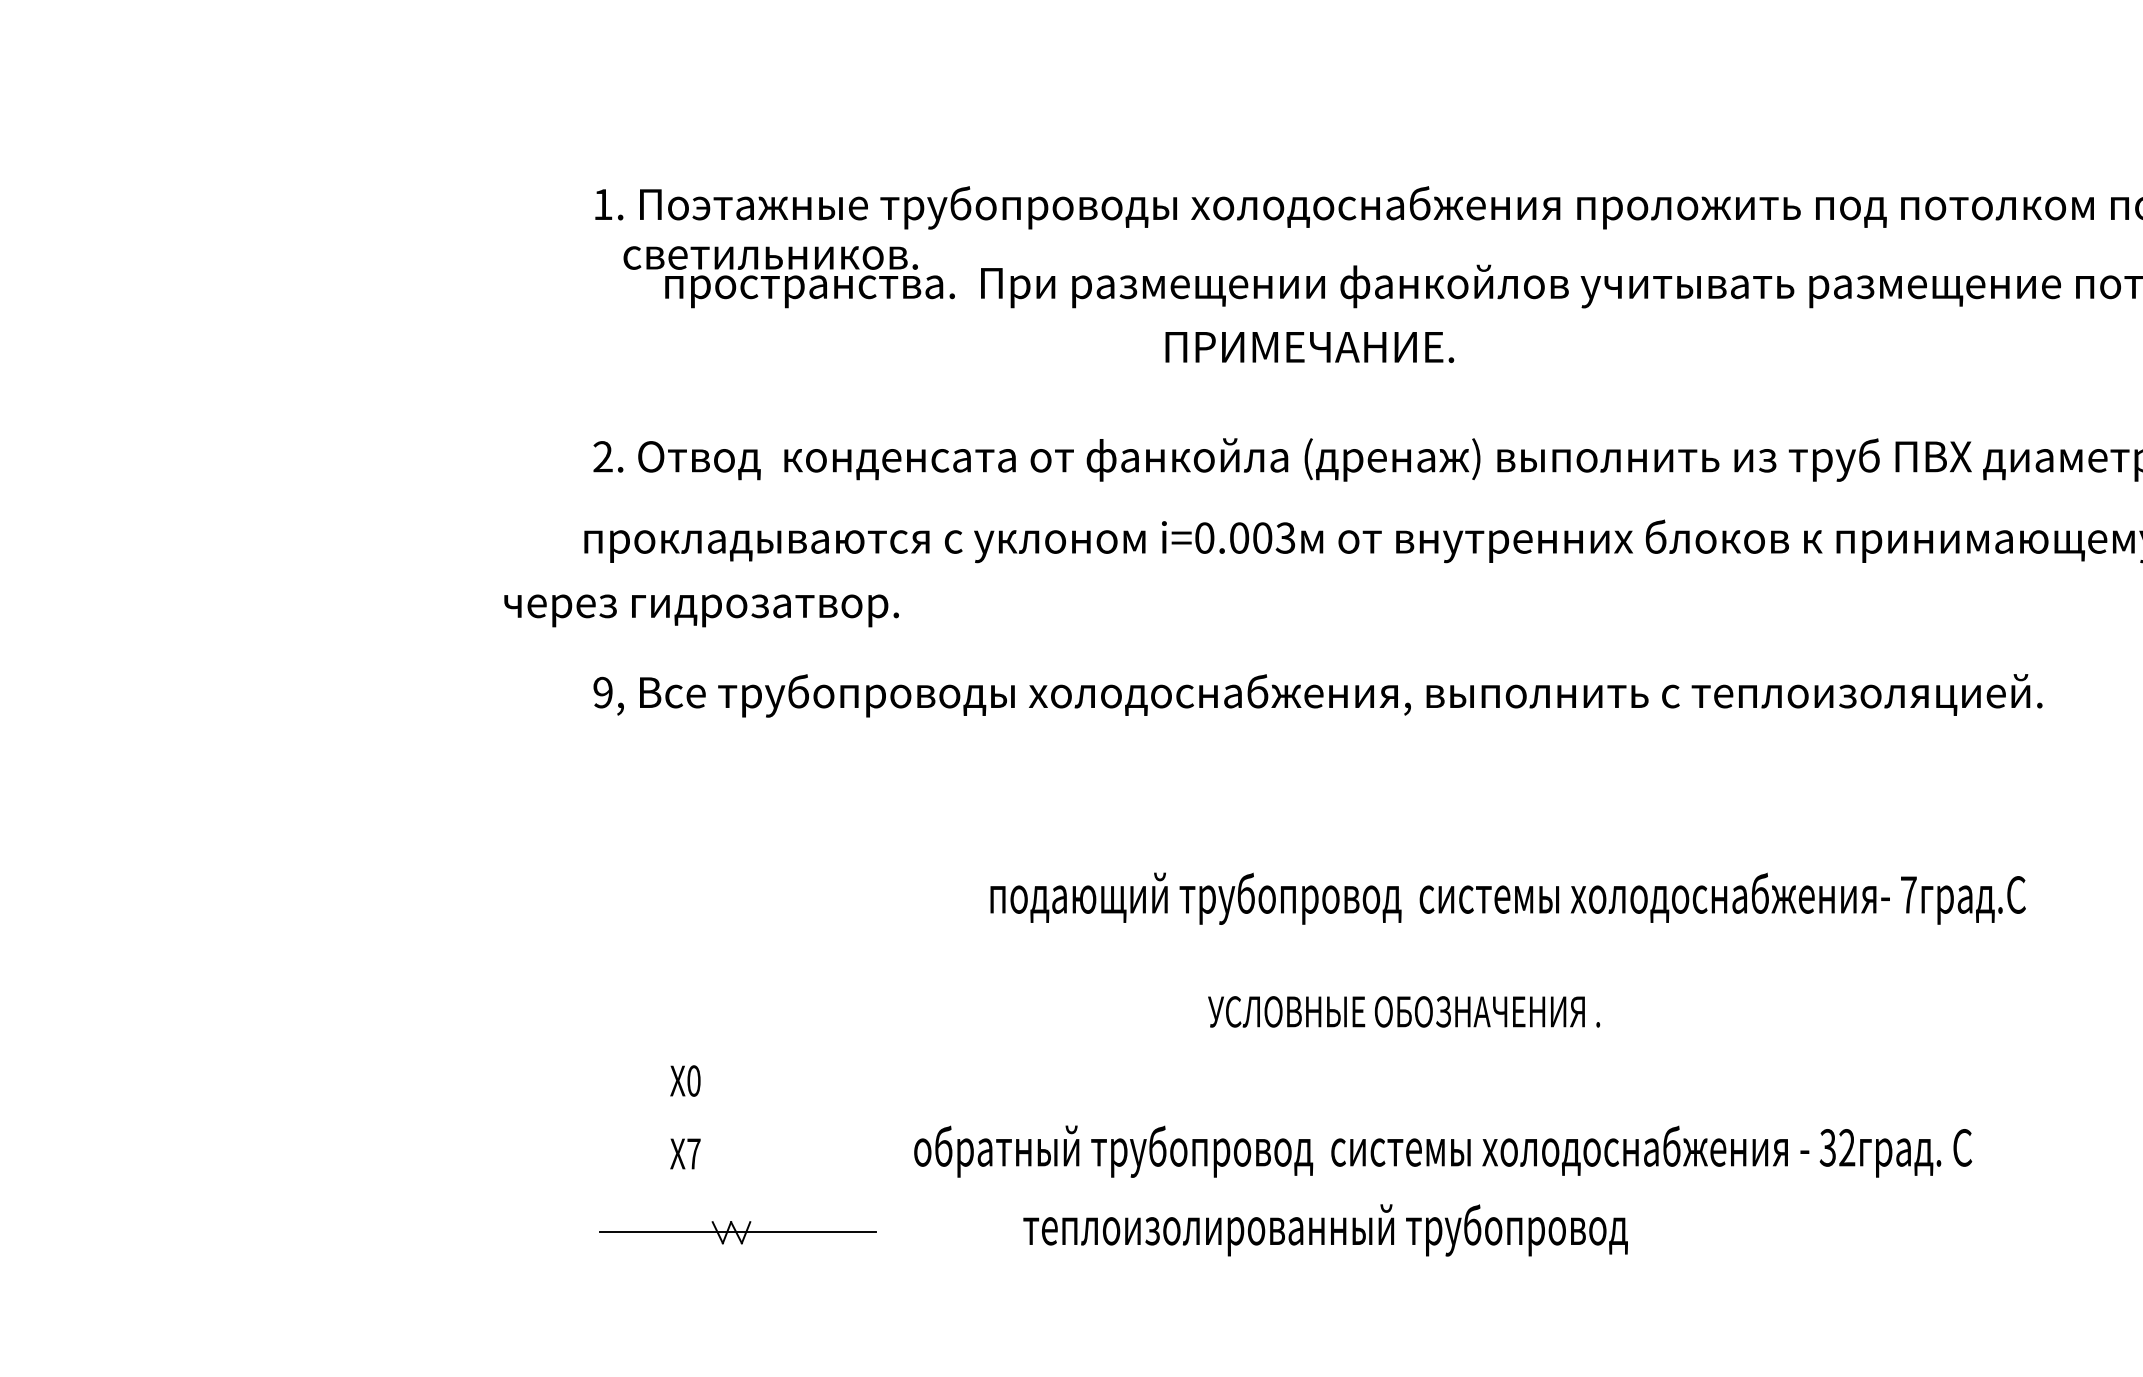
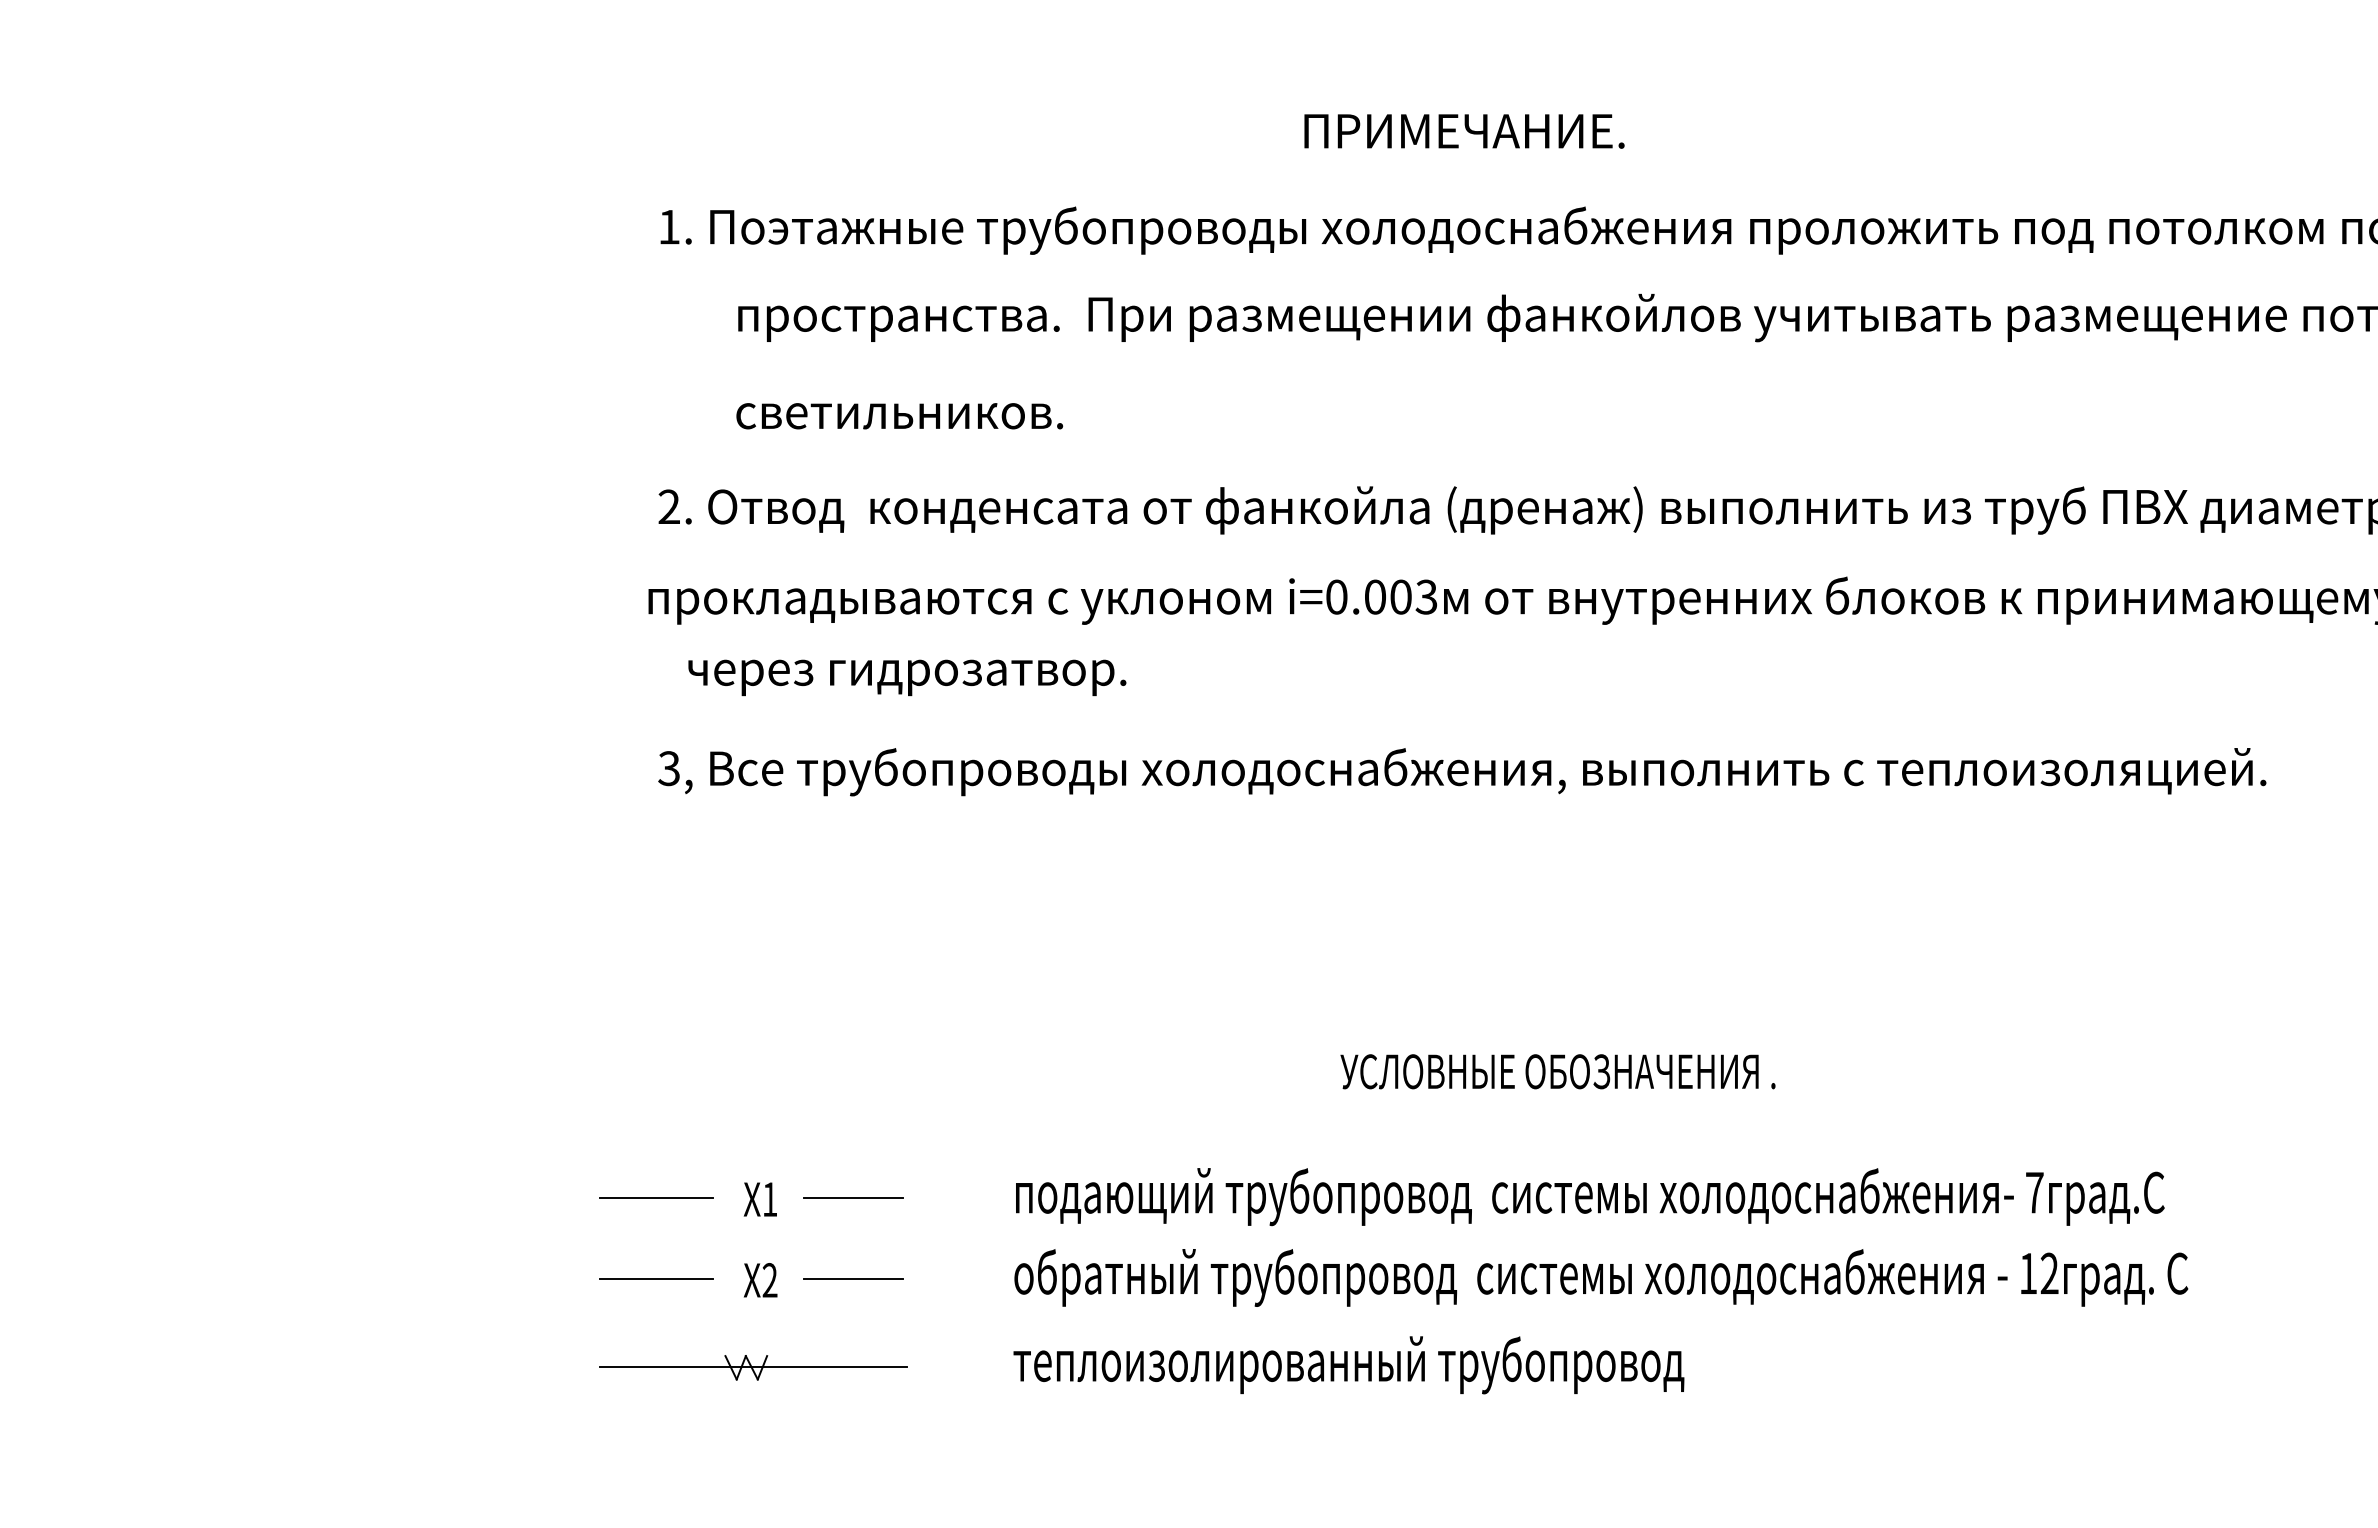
text: (770, 257) -> (899, 415), moved
text: (1309, 347) -> (1464, 131), moved
text: (701, 610) -> (907, 677), moved
text: (602, 692) -> (668, 768), 9, -> 3,
text: (1507, 898) -> (1589, 1196), moved
text: (1404, 1011) -> (1558, 1071), moved
line: (591, 1080) -> (656, 1198), added
text: (693, 1080) -> (769, 1198), 0 -> 1
line: (769, 1080) -> (853, 1198), added
text: (1827, 1147) -> (2027, 1273), 32 -> 12
line: (591, 1153) -> (656, 1279), added
text: (693, 1153) -> (769, 1279), 7 -> 2
line: (769, 1153) -> (853, 1279), added
text: (1325, 1230) -> (1348, 1365), moved
part: (737, 1232) -> (752, 1367), moved

